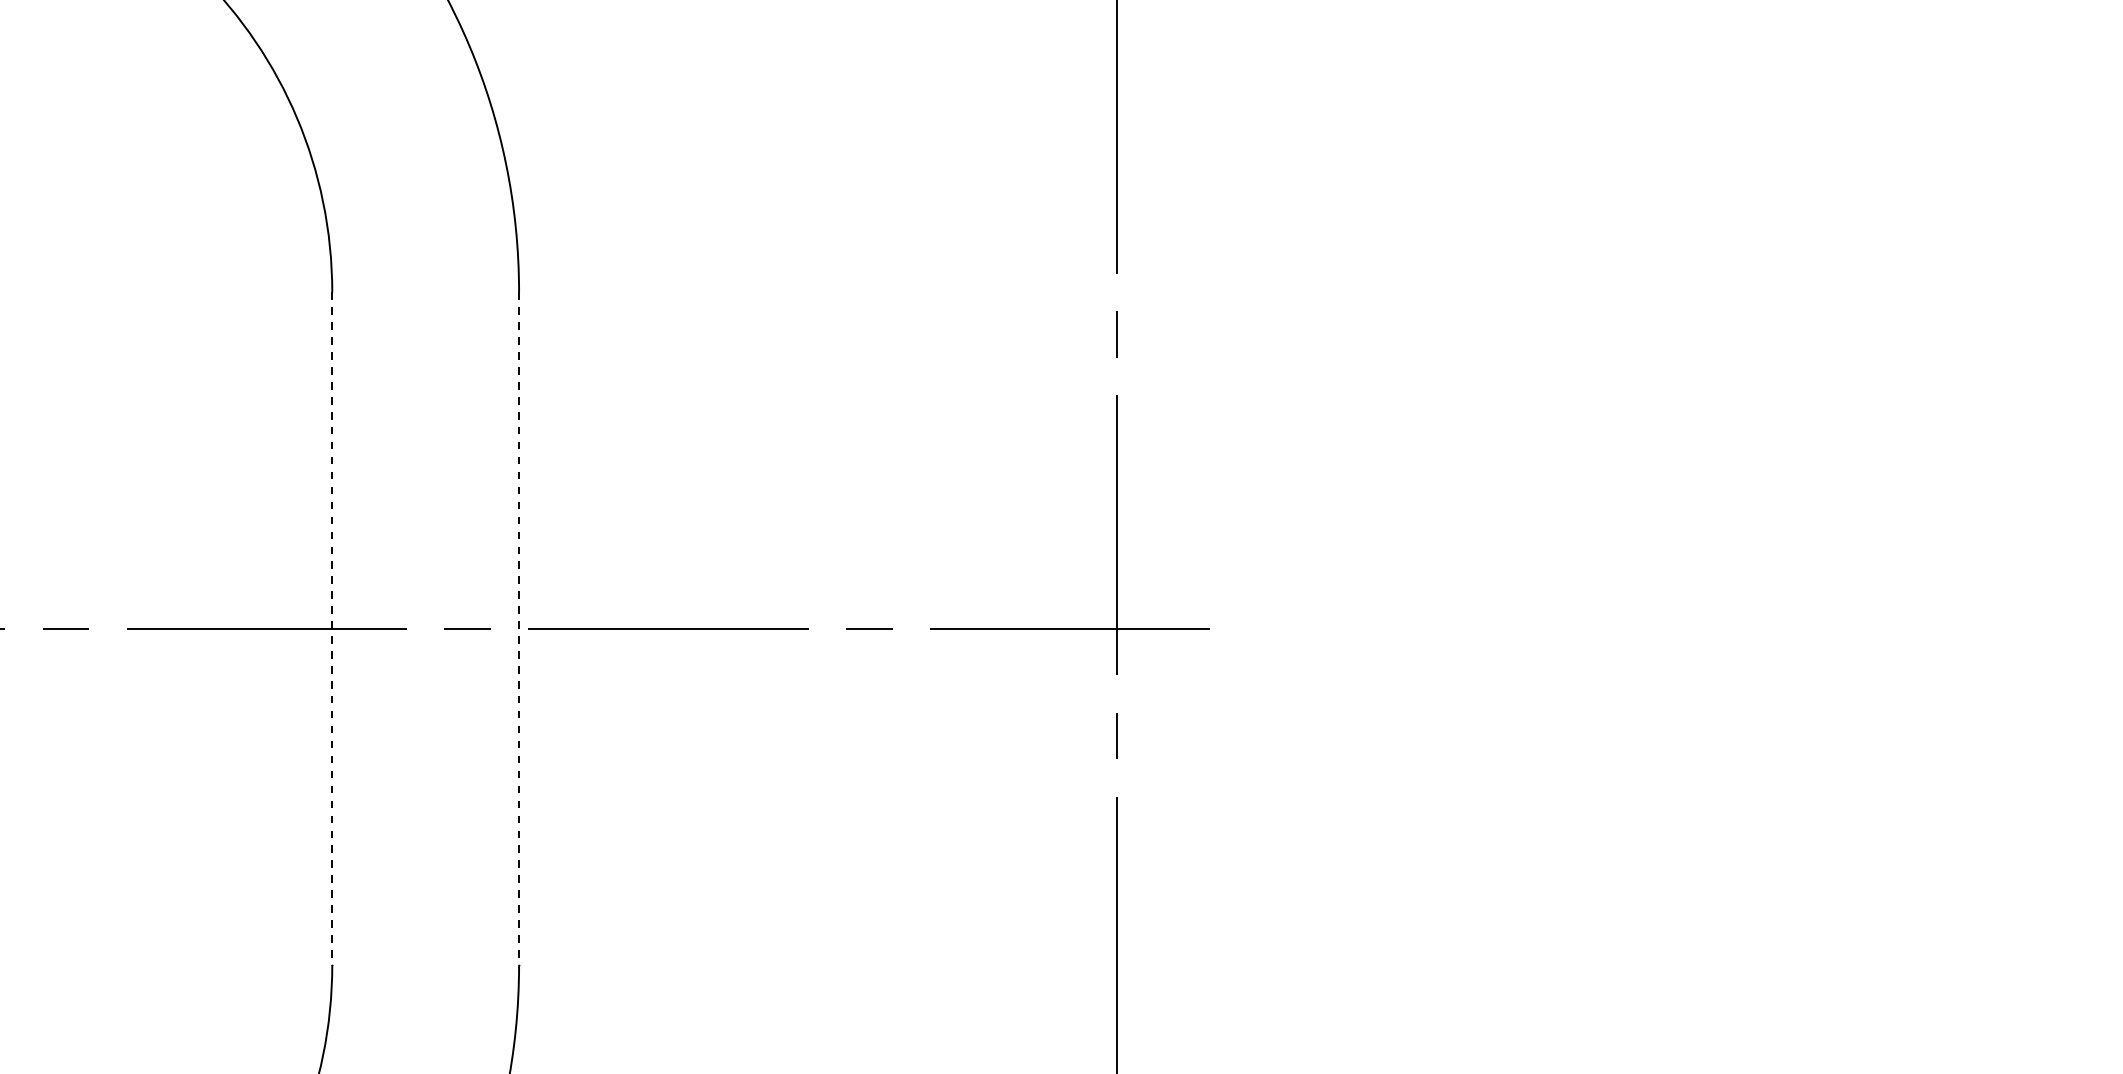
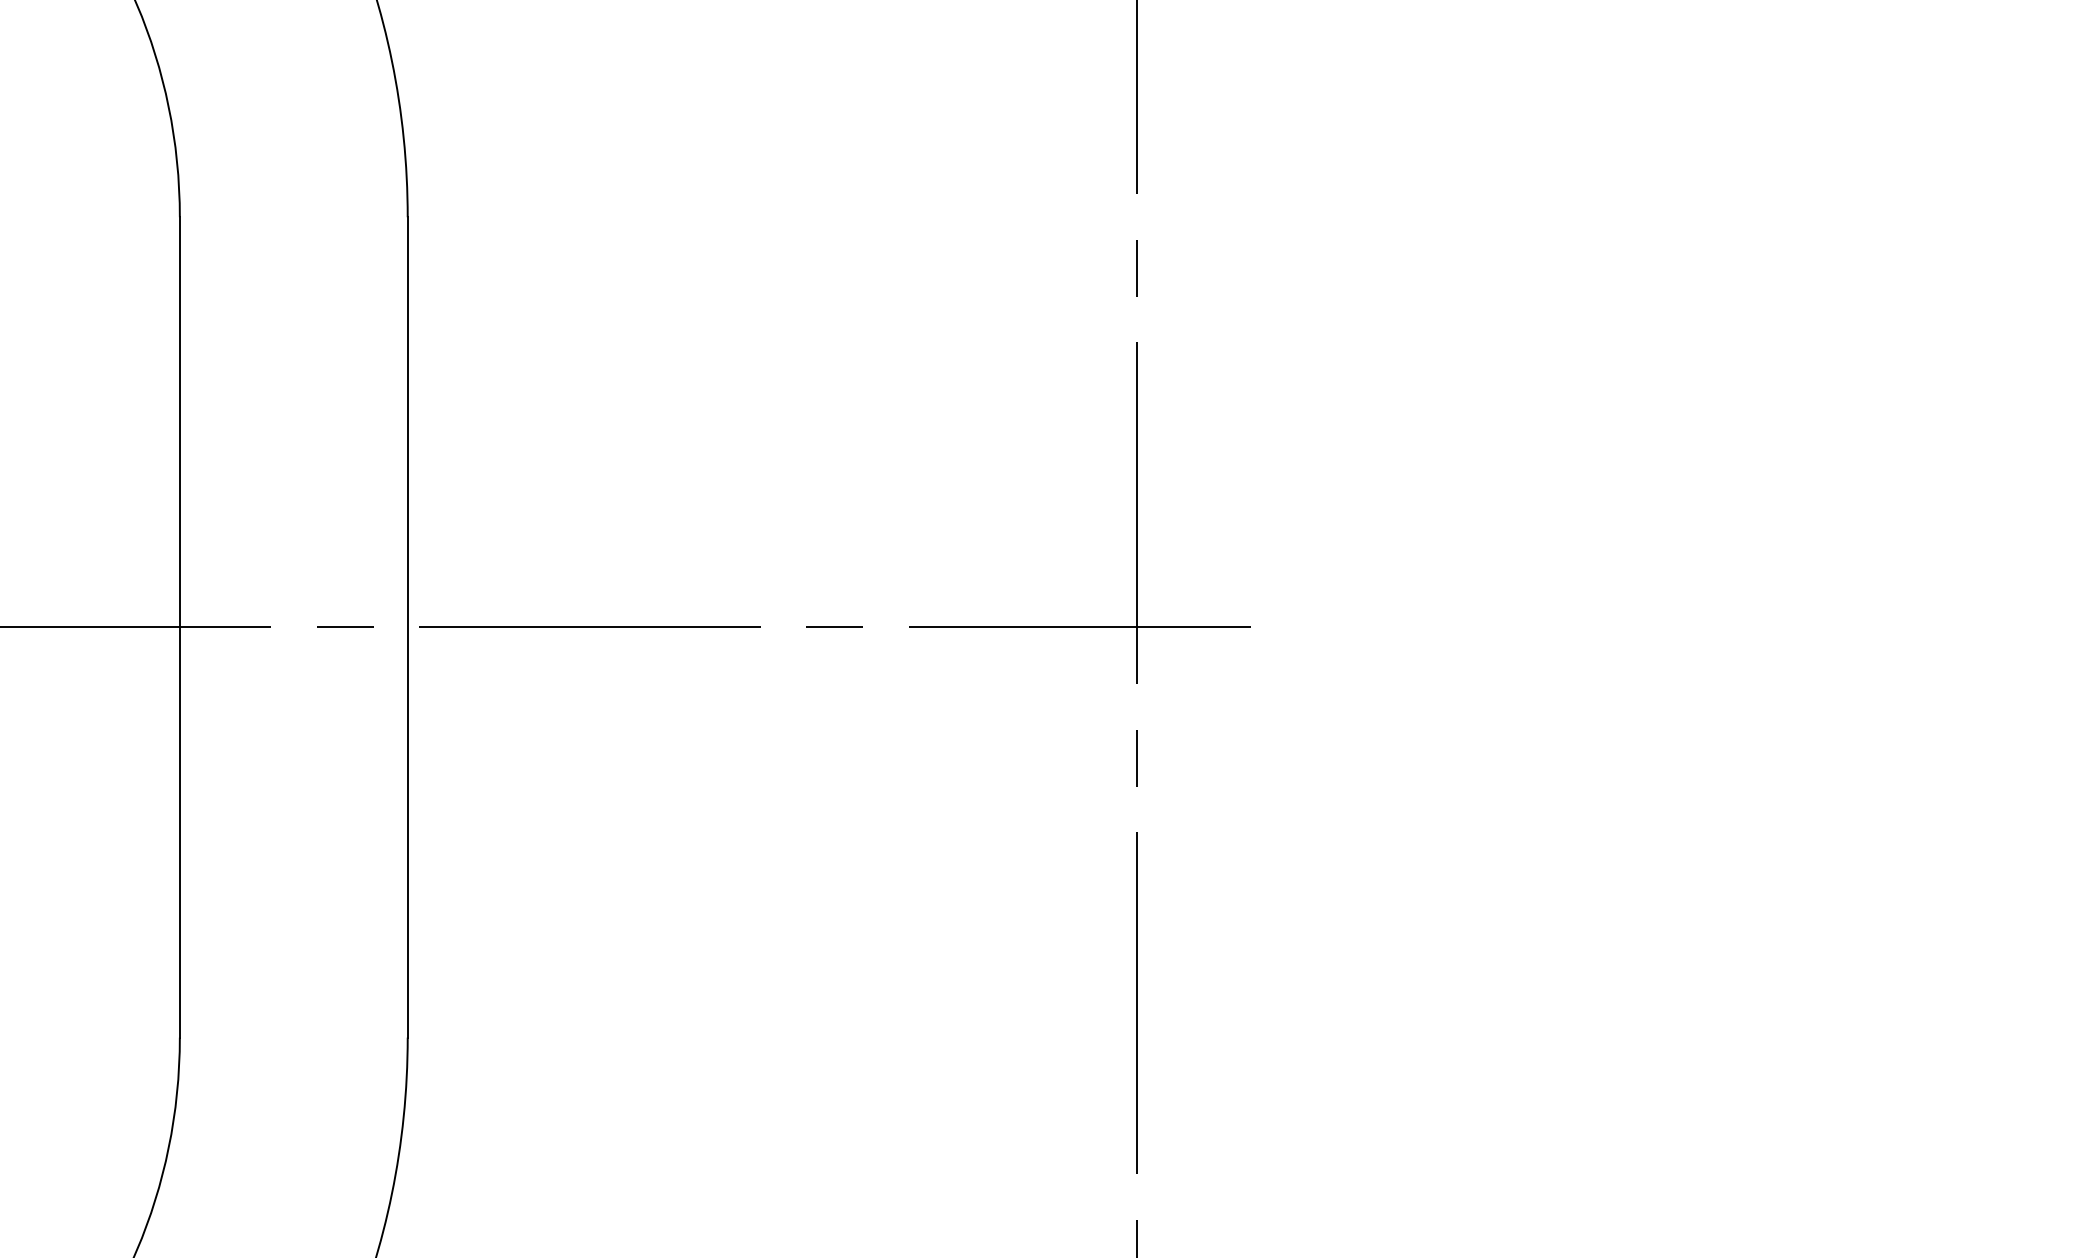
line: (332, 629) -> (180, 628), dashed -> solid
line: (519, 629) -> (408, 628), dashed -> solid

